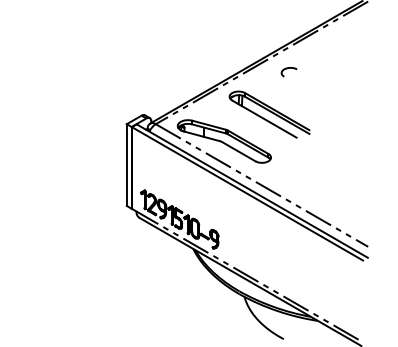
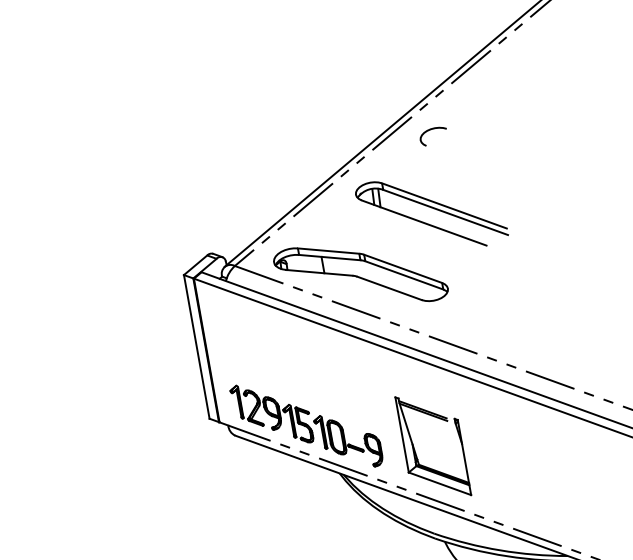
curve: (287, 69) -> (429, 132), moved
part: (237, 242) -> (415, 448), added

